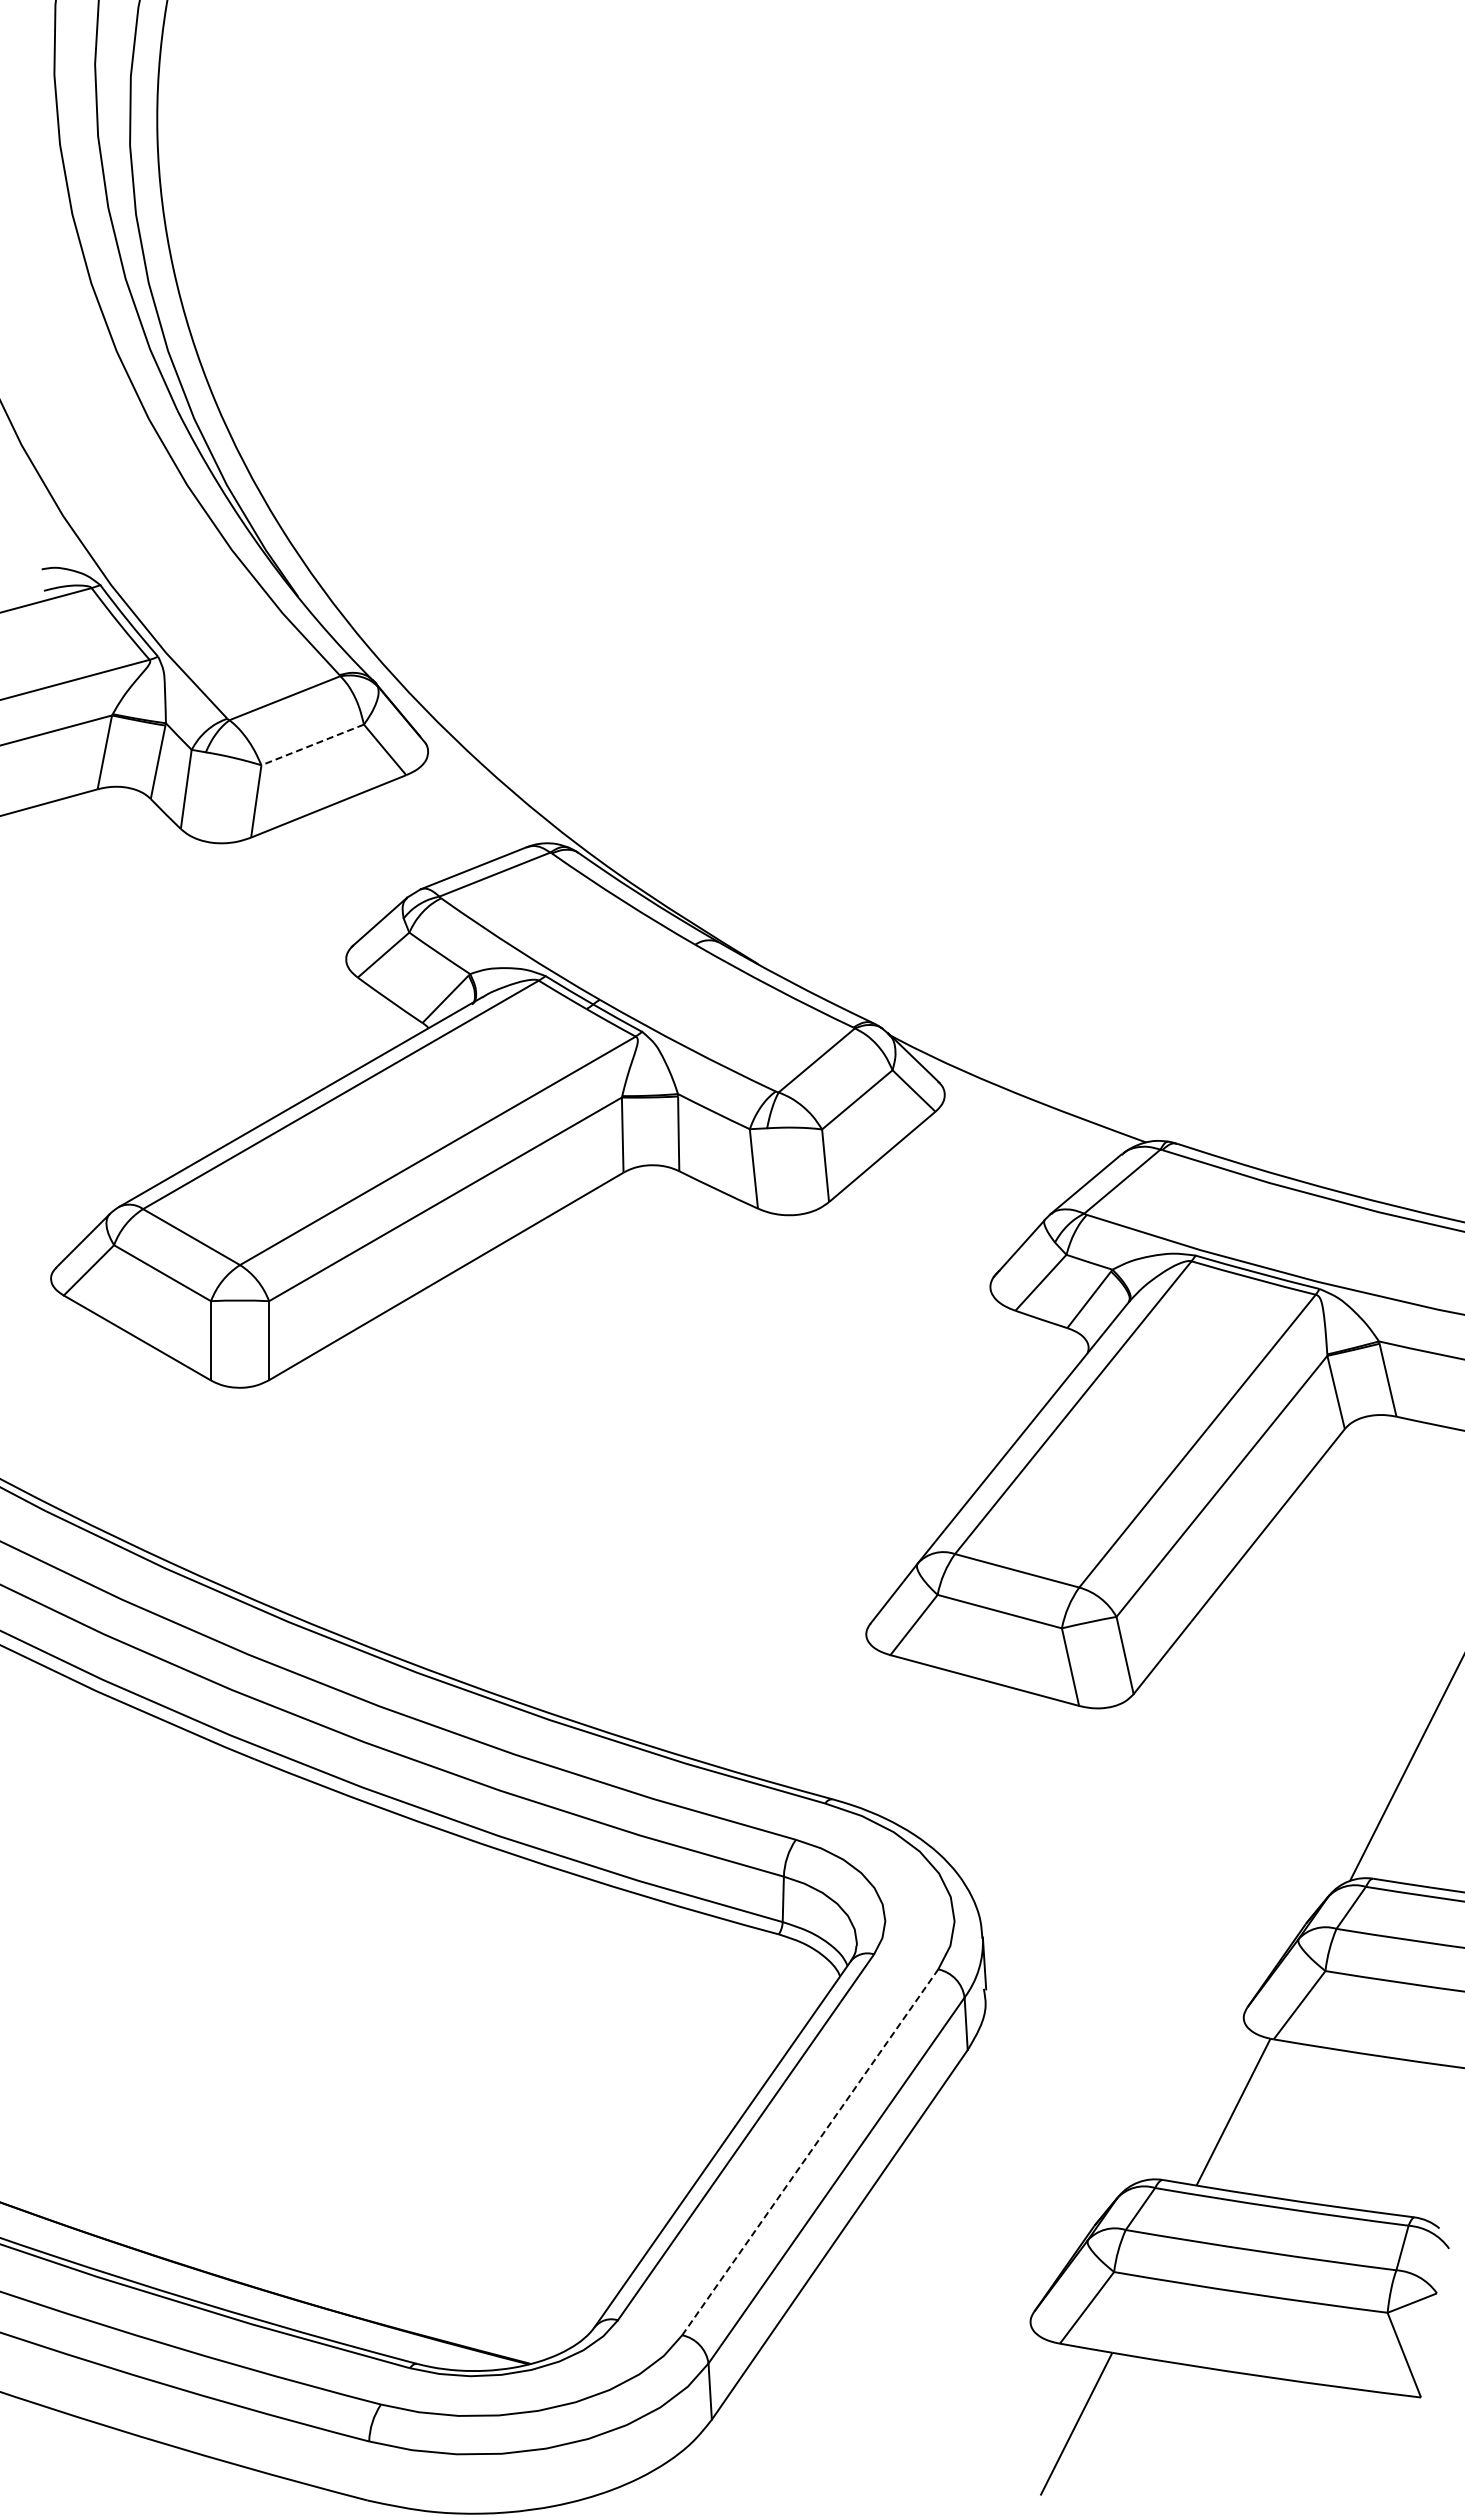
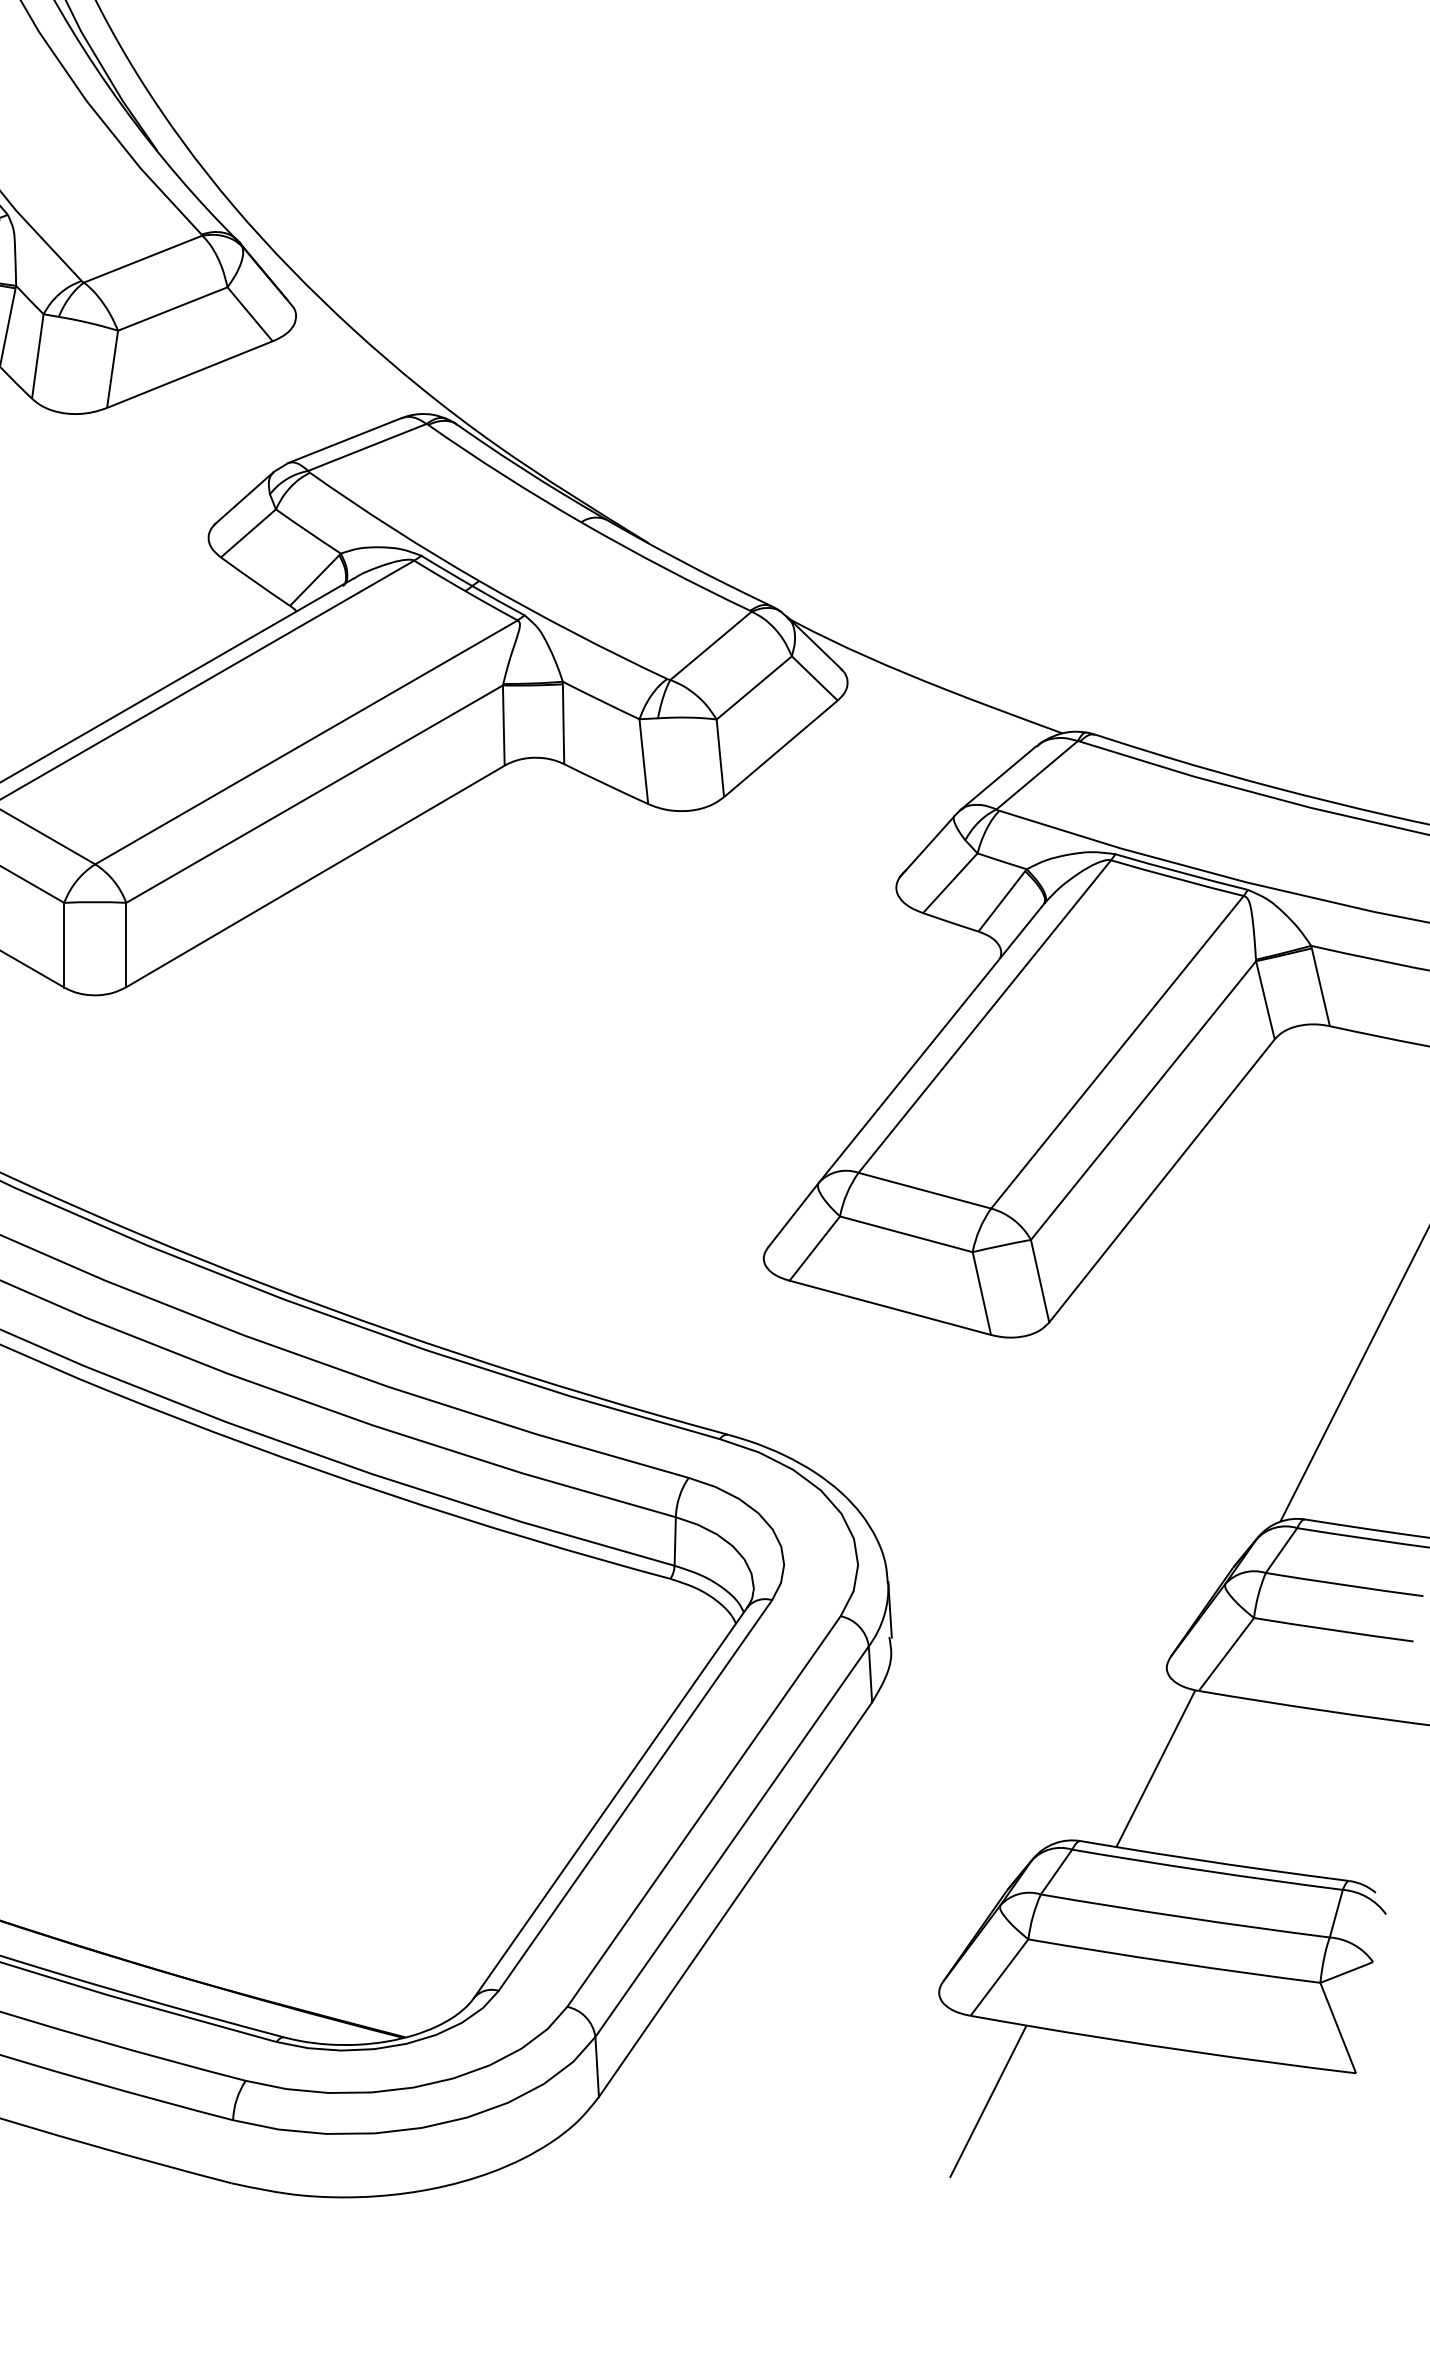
line: (312, 745) -> (172, 309), dashed -> solid
line: (810, 2151) -> (704, 1810), dashed -> solid

